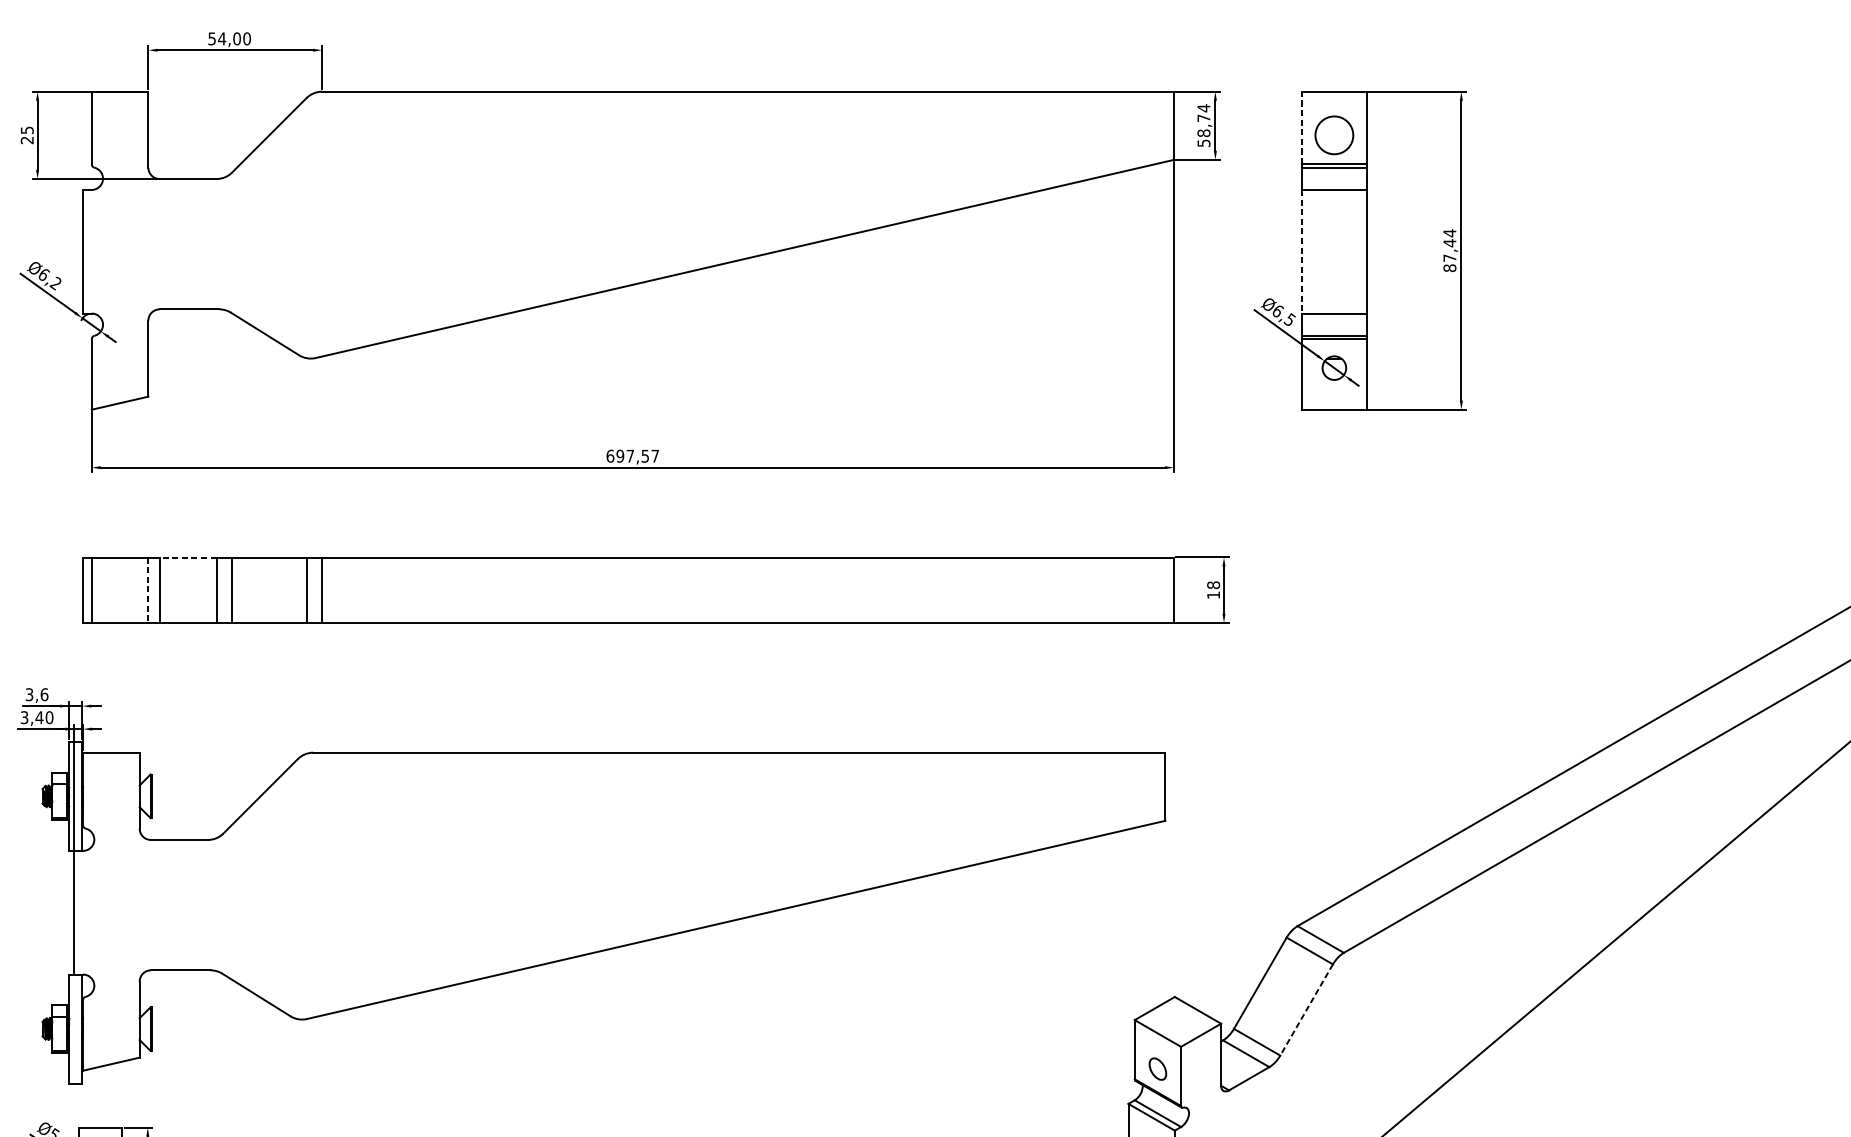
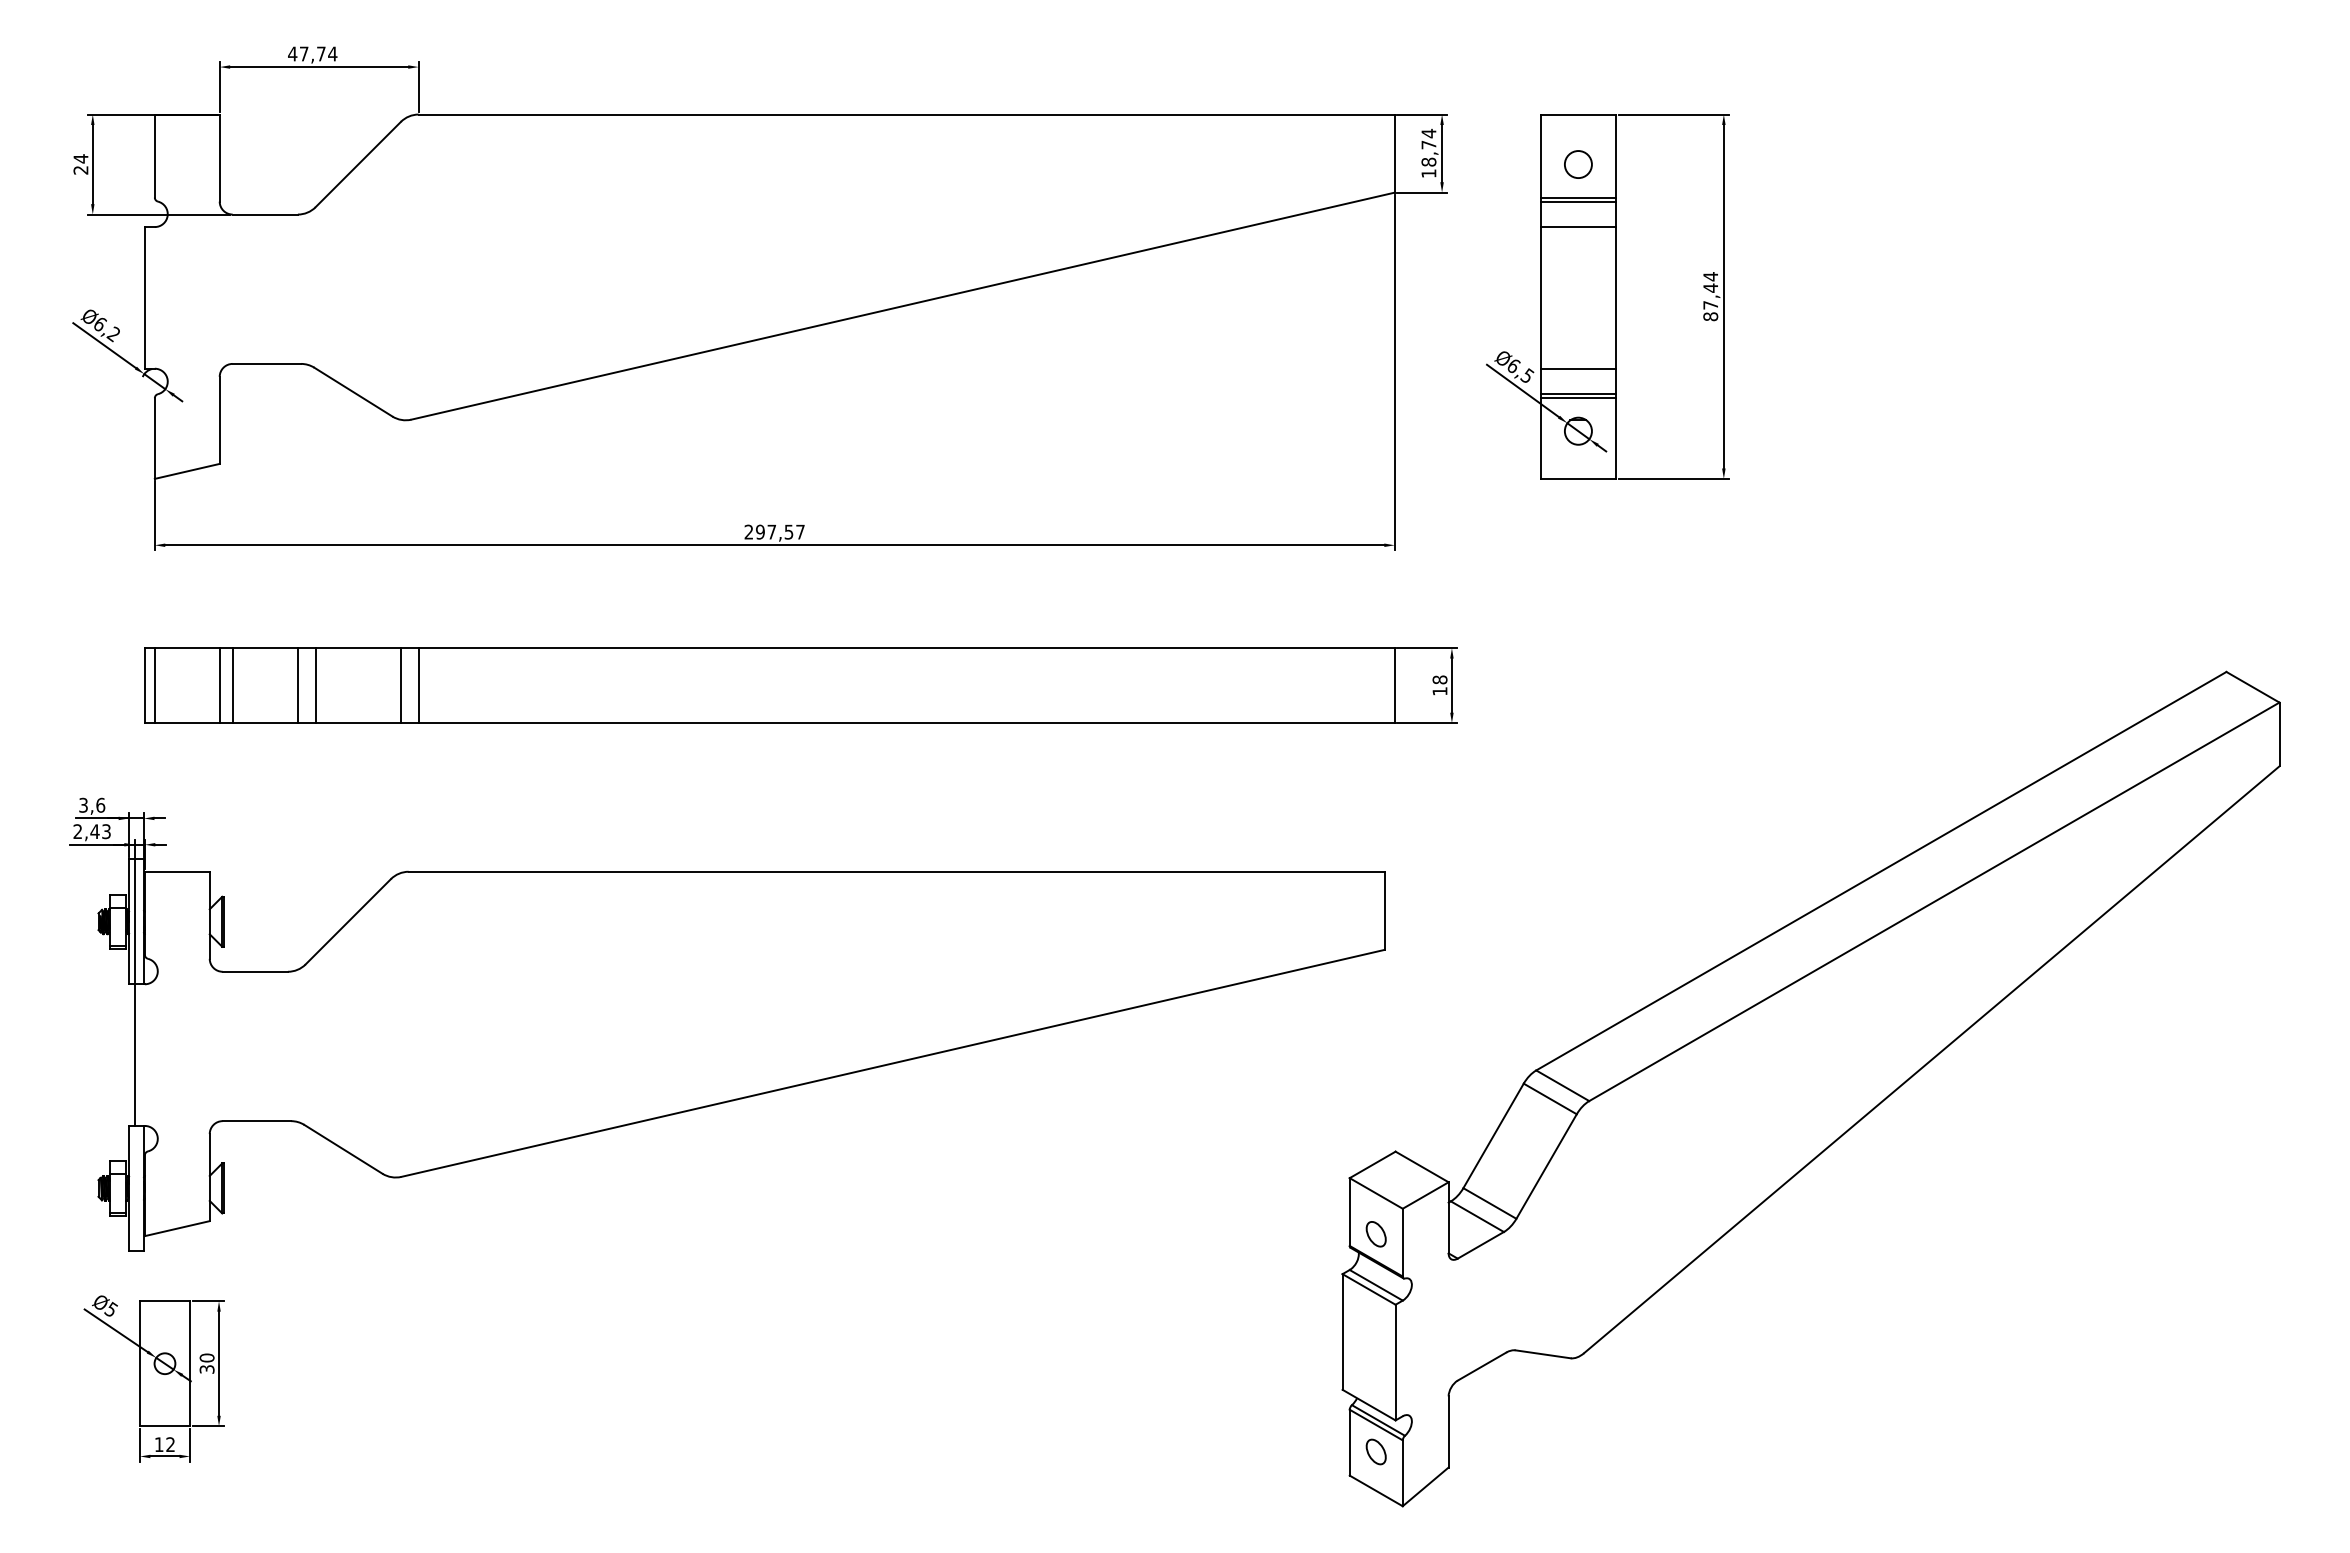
text: (229, 38) -> (312, 53), 54,00 -> 47,74
line: (1301, 128) -> (1540, 156), dashed -> solid
text: (26, 130) -> (80, 158), 25 -> 24
circle: (1333, 135) -> (1577, 164), size x0.62
text: (1203, 143) -> (1428, 173), 58,74 -> 18,74
line: (1301, 251) -> (1540, 297), dashed -> solid
text: (609, 455) -> (748, 531), 697,57 -> 297,57
line: (188, 557) -> (265, 648), dashed -> solid
line: (148, 590) -> (219, 685), dashed -> solid
text: (36, 717) -> (91, 831), 3,40 -> 2,43
line: (1306, 1009) -> (1546, 1166), dashed -> solid

